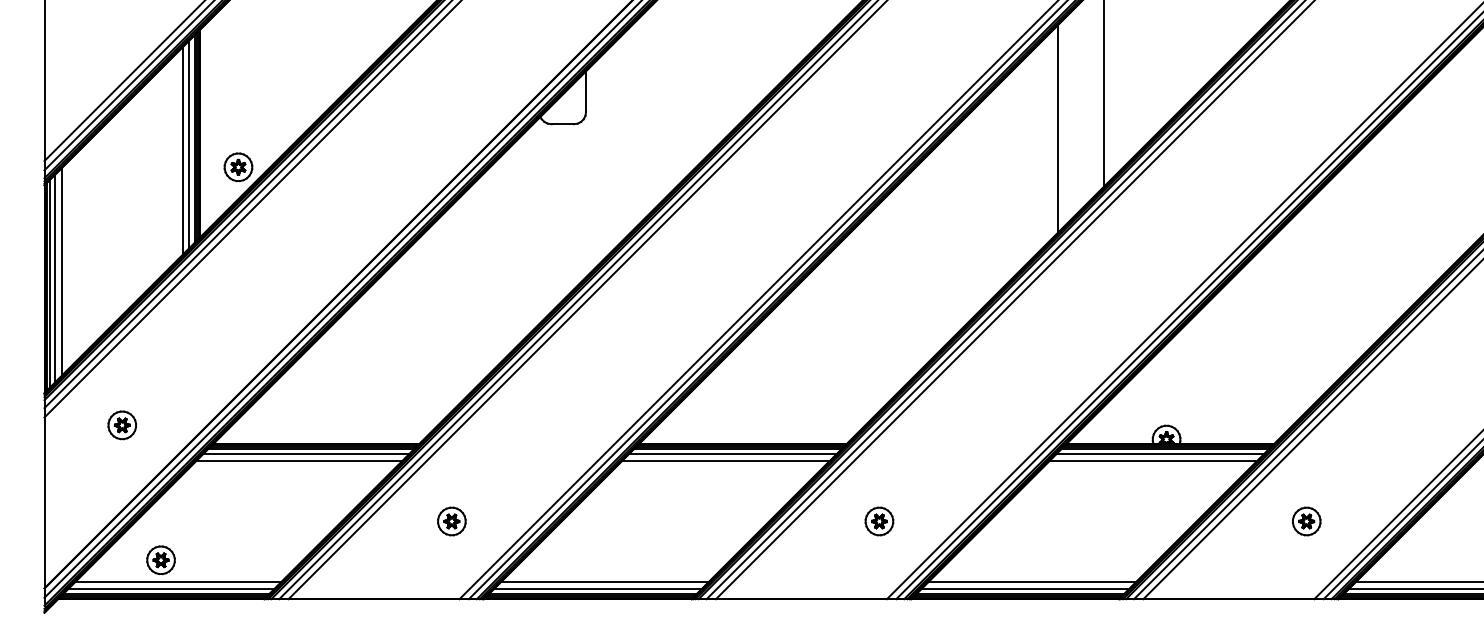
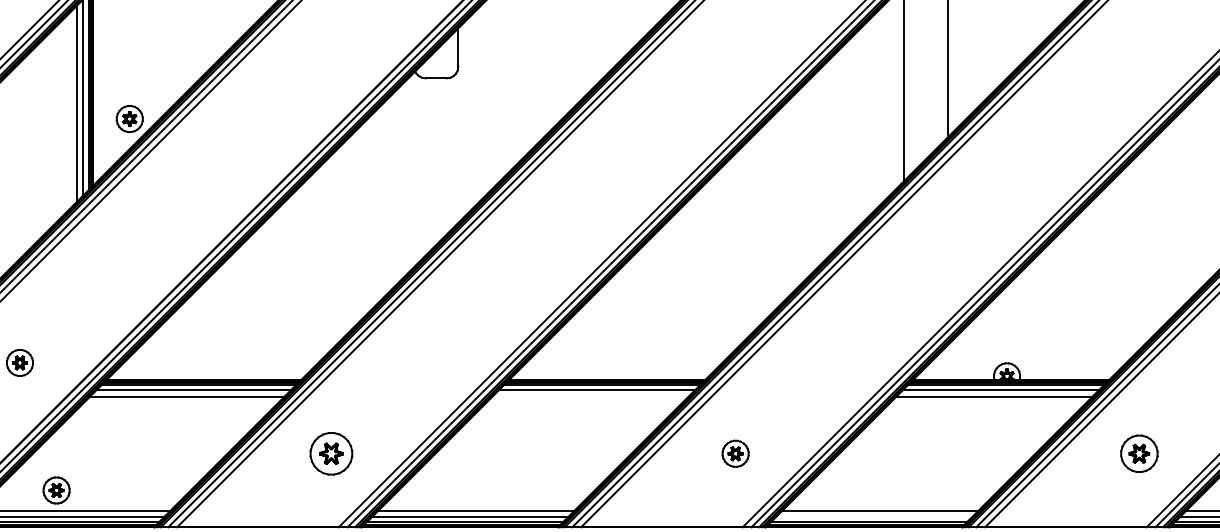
line: (725, 461) -> (590, 397), removed
part: (451, 521) -> (331, 453), size x1.6
part: (1306, 521) -> (1139, 453), size x1.4
line: (1025, 588) -> (873, 517), removed

